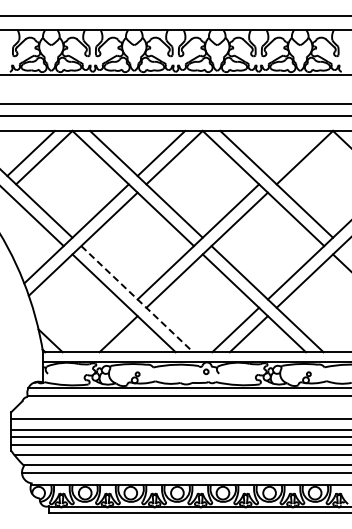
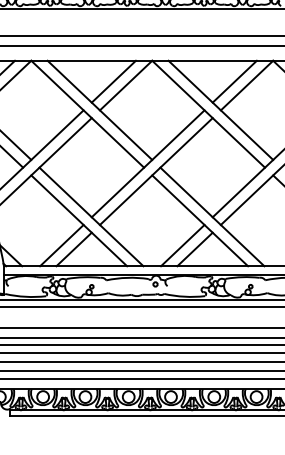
line: (291, 153) -> (234, 81), added
line: (137, 299) -> (91, 217), dashed -> solid
line: (104, 329) -> (61, 245), added

